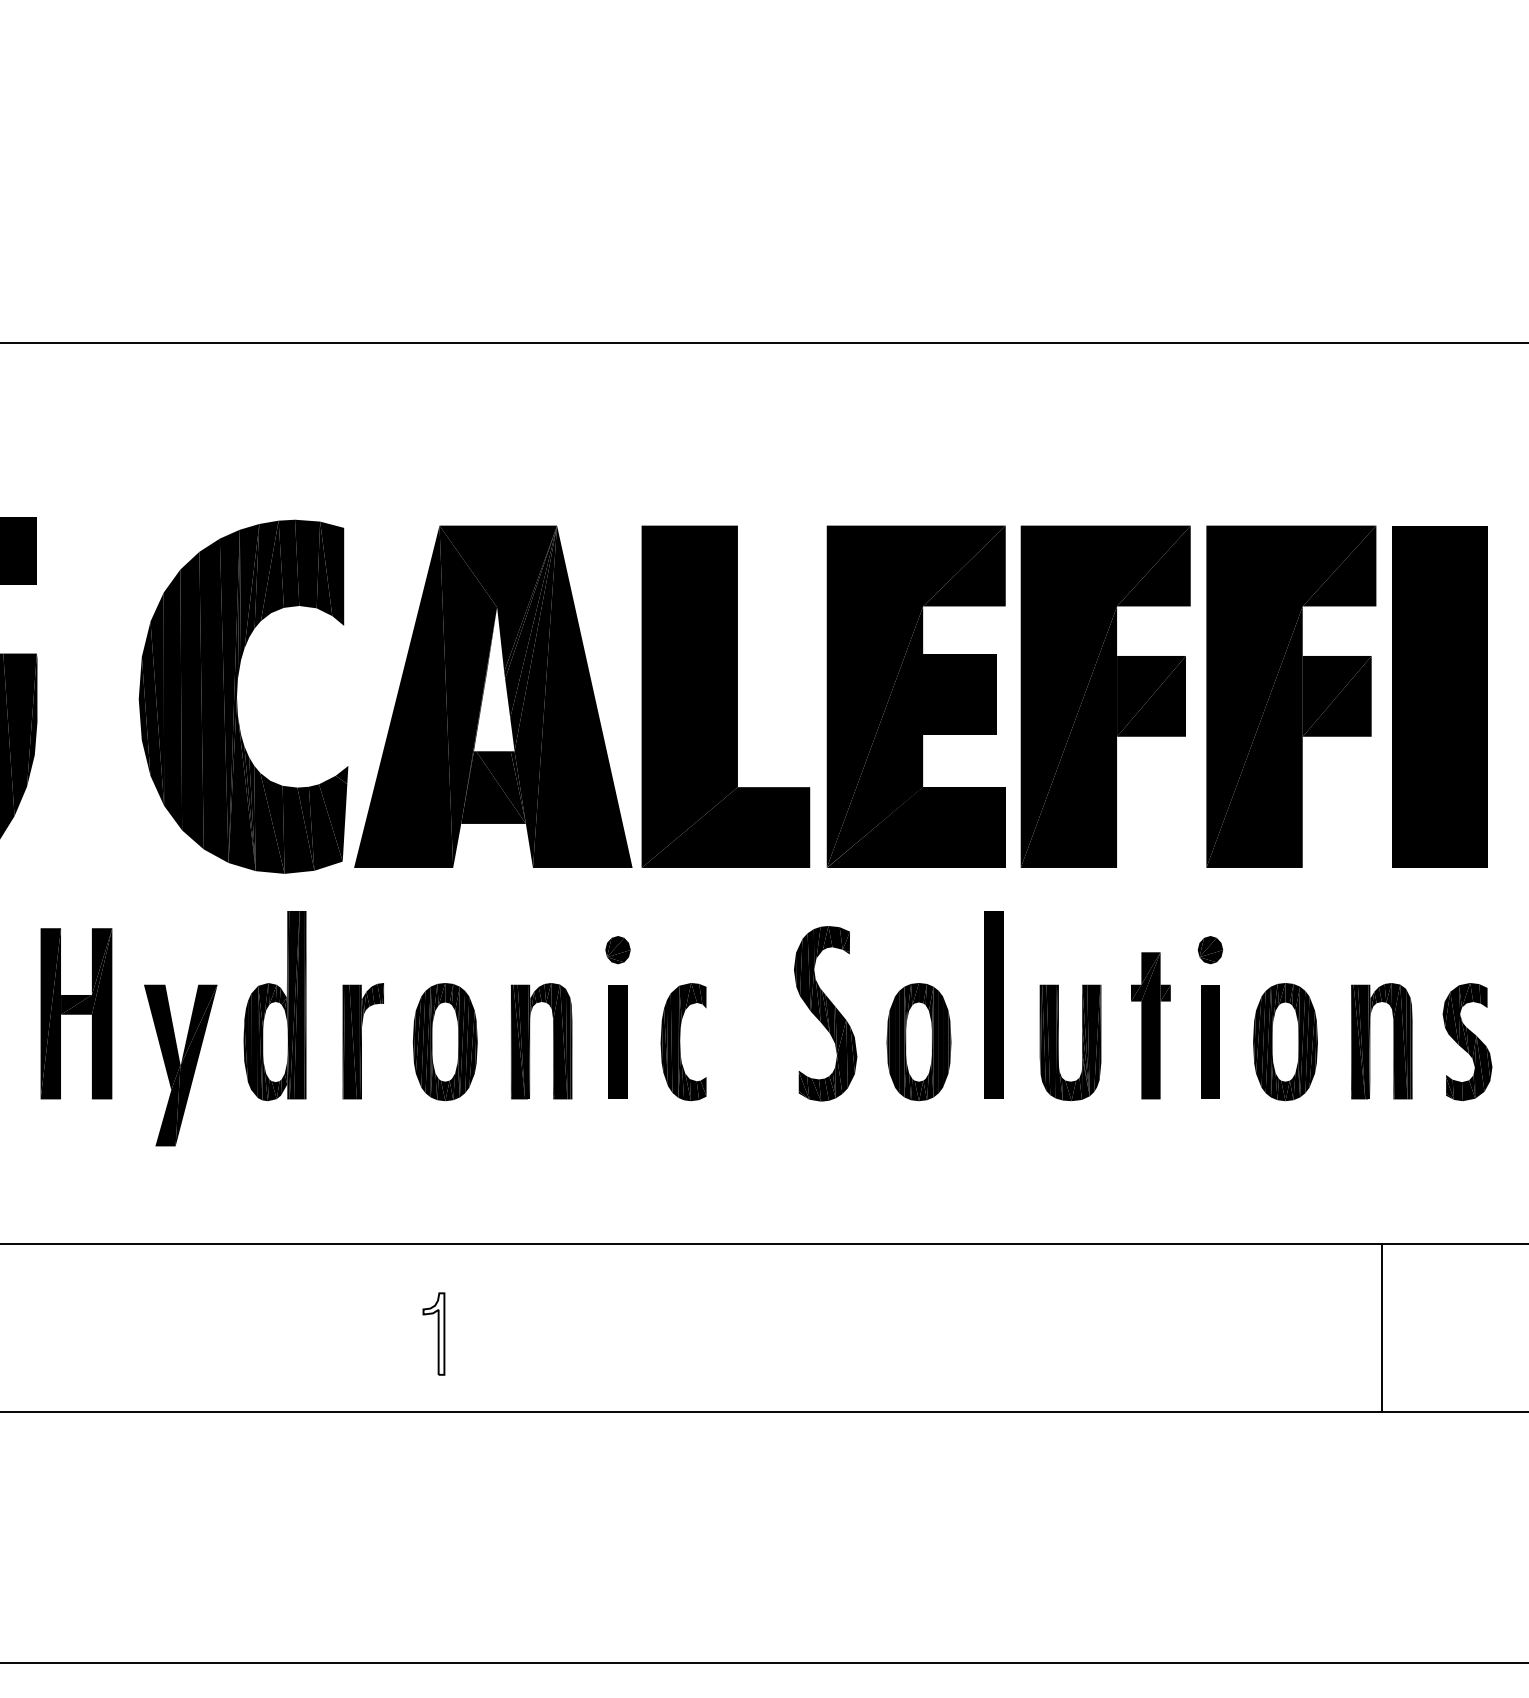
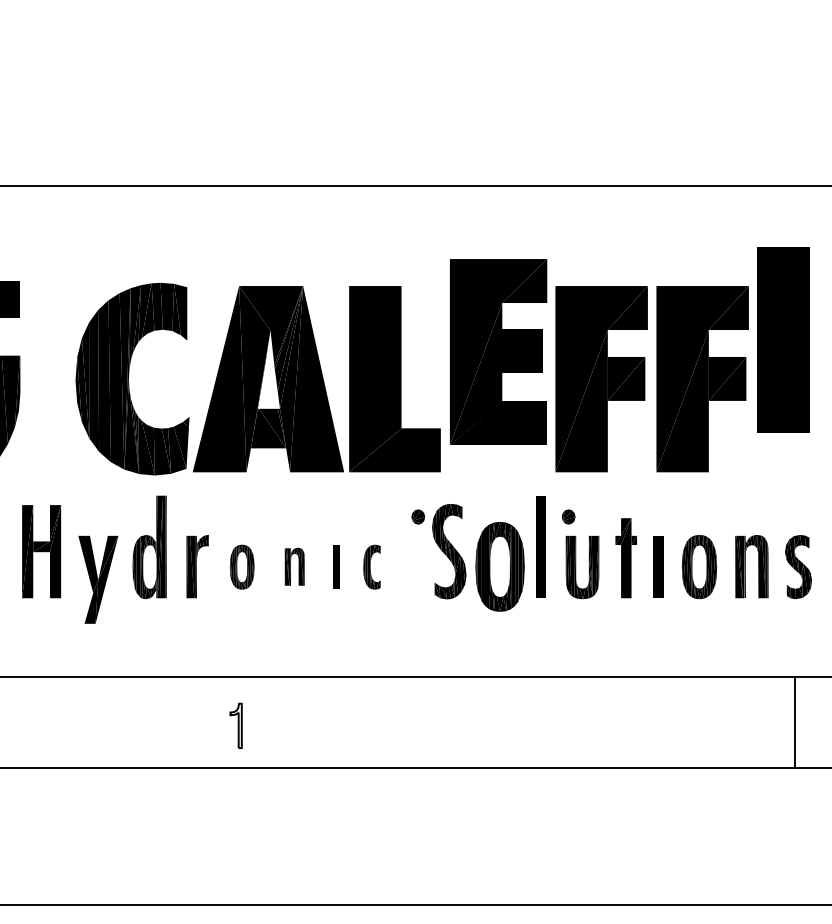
part: (916, 695) -> (498, 351), moved
part: (1439, 695) -> (783, 339), moved
part: (618, 949) -> (418, 516), moved
part: (1210, 949) -> (568, 516), moved
part: (541, 1041) -> (294, 566), size x0.6
part: (616, 1041) -> (335, 566), size x0.7
part: (443, 1042) -> (241, 567), size x0.7
part: (682, 1042) -> (371, 567), size x0.7
part: (917, 1042) -> (499, 567), size x1.4
line: (1381, 1327) -> (794, 722), moved

